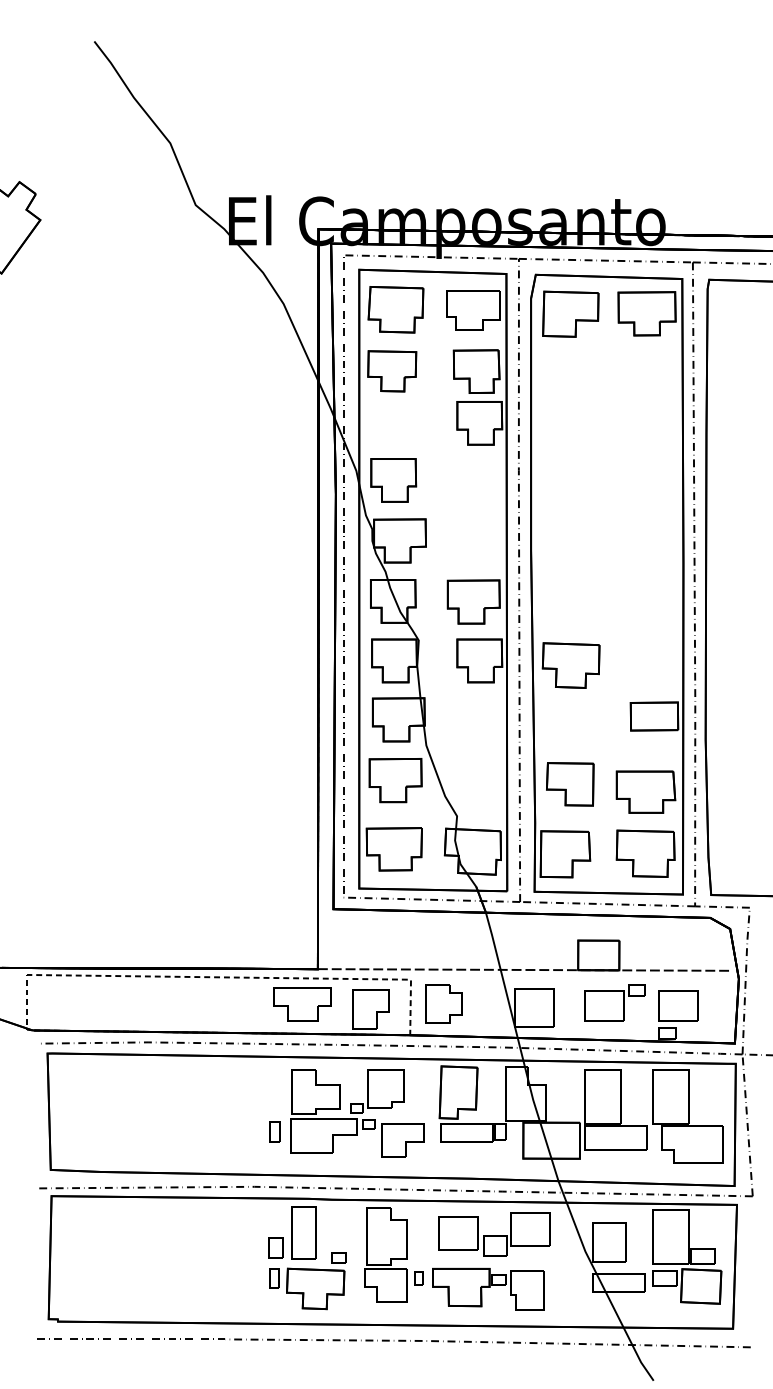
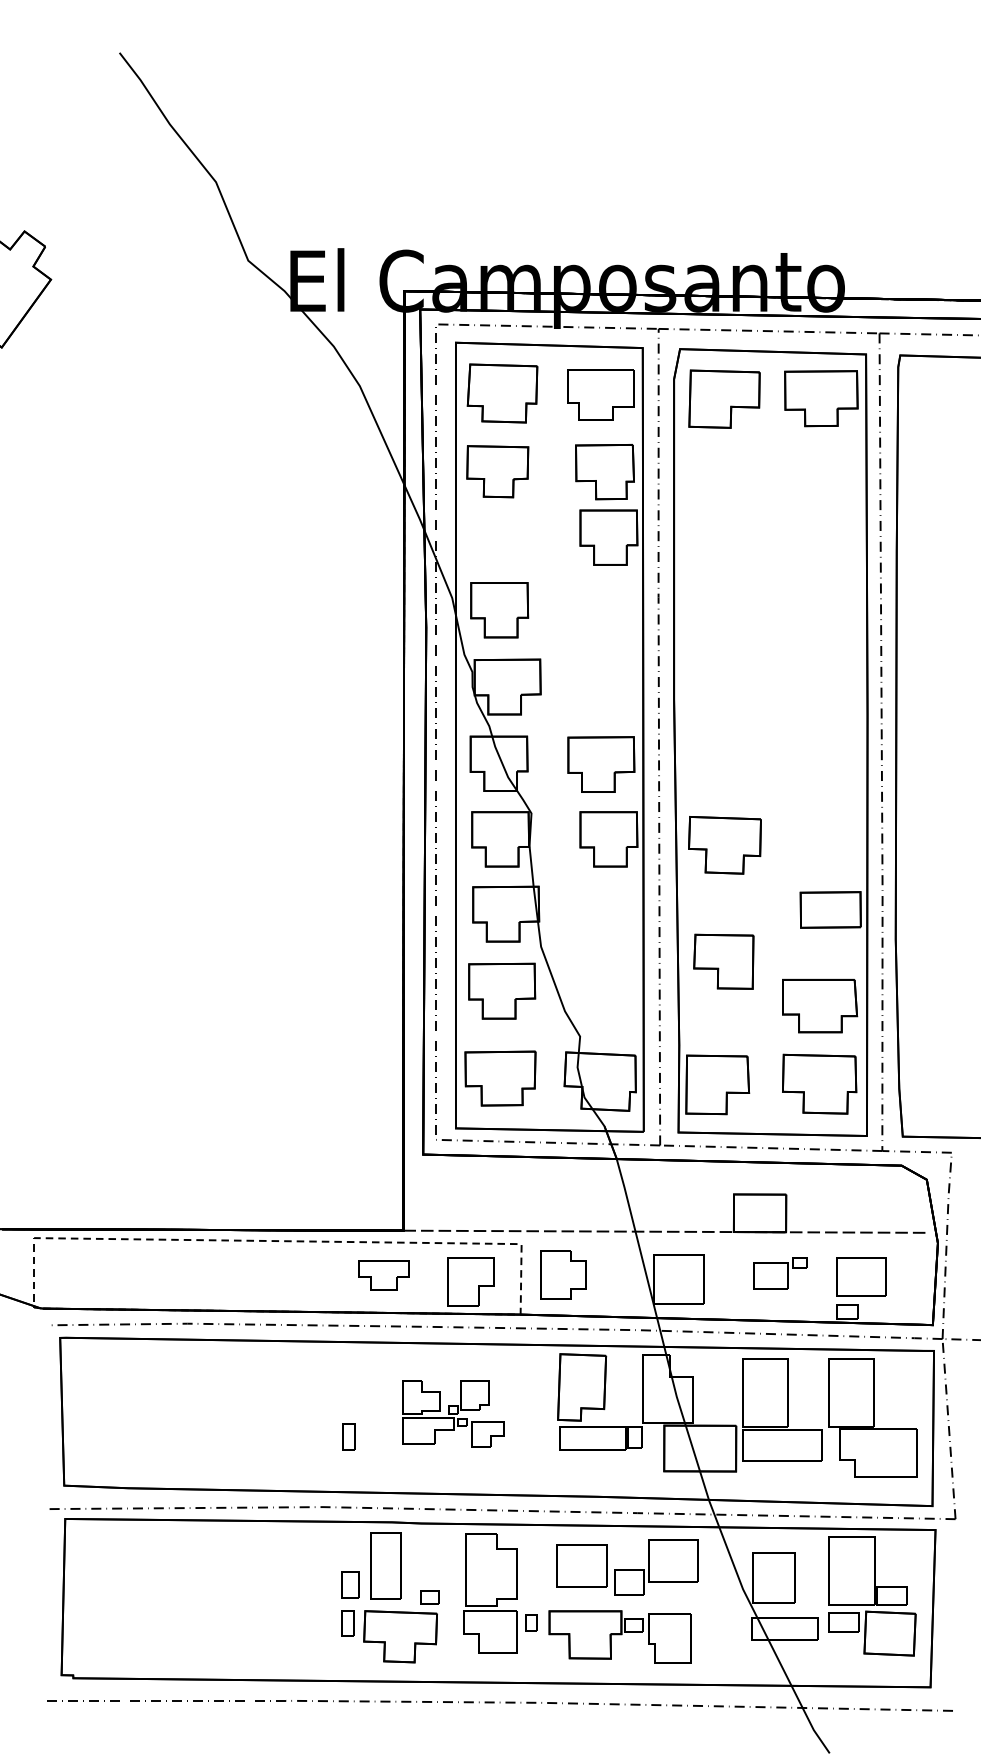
part: (570, 784) -> (724, 961), moved
part: (614, 1002) -> (779, 1273), size x0.7
part: (302, 1004) -> (383, 1275), size x0.7
part: (357, 1113) -> (453, 1414), size x0.6

